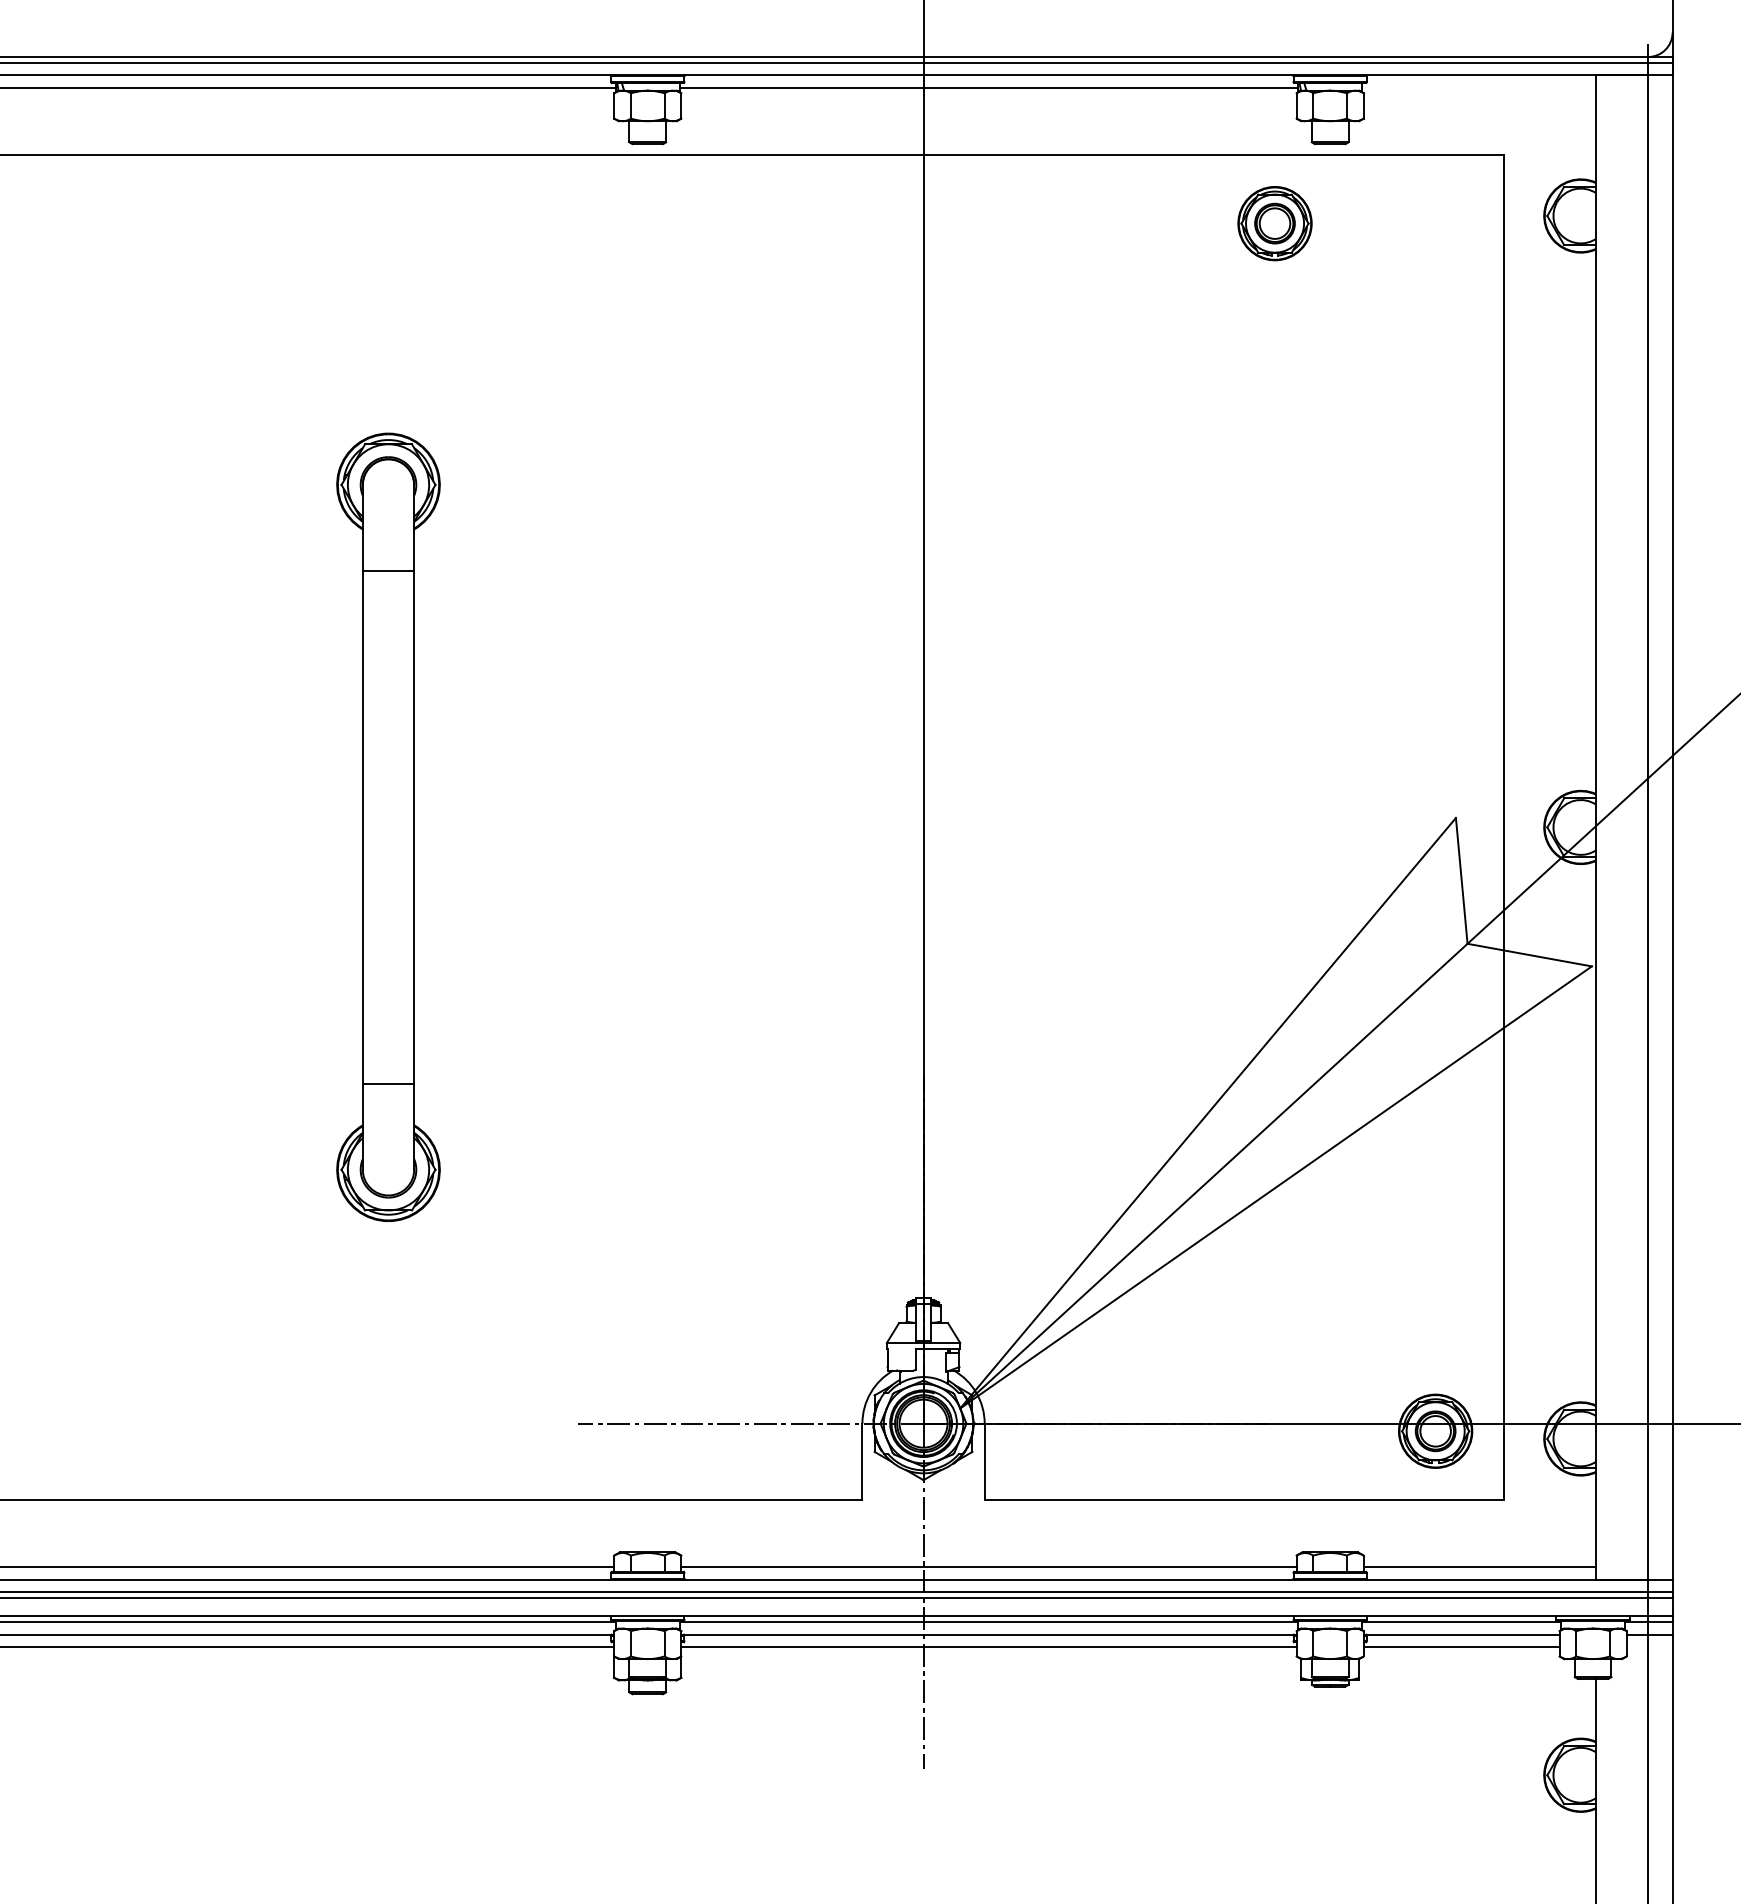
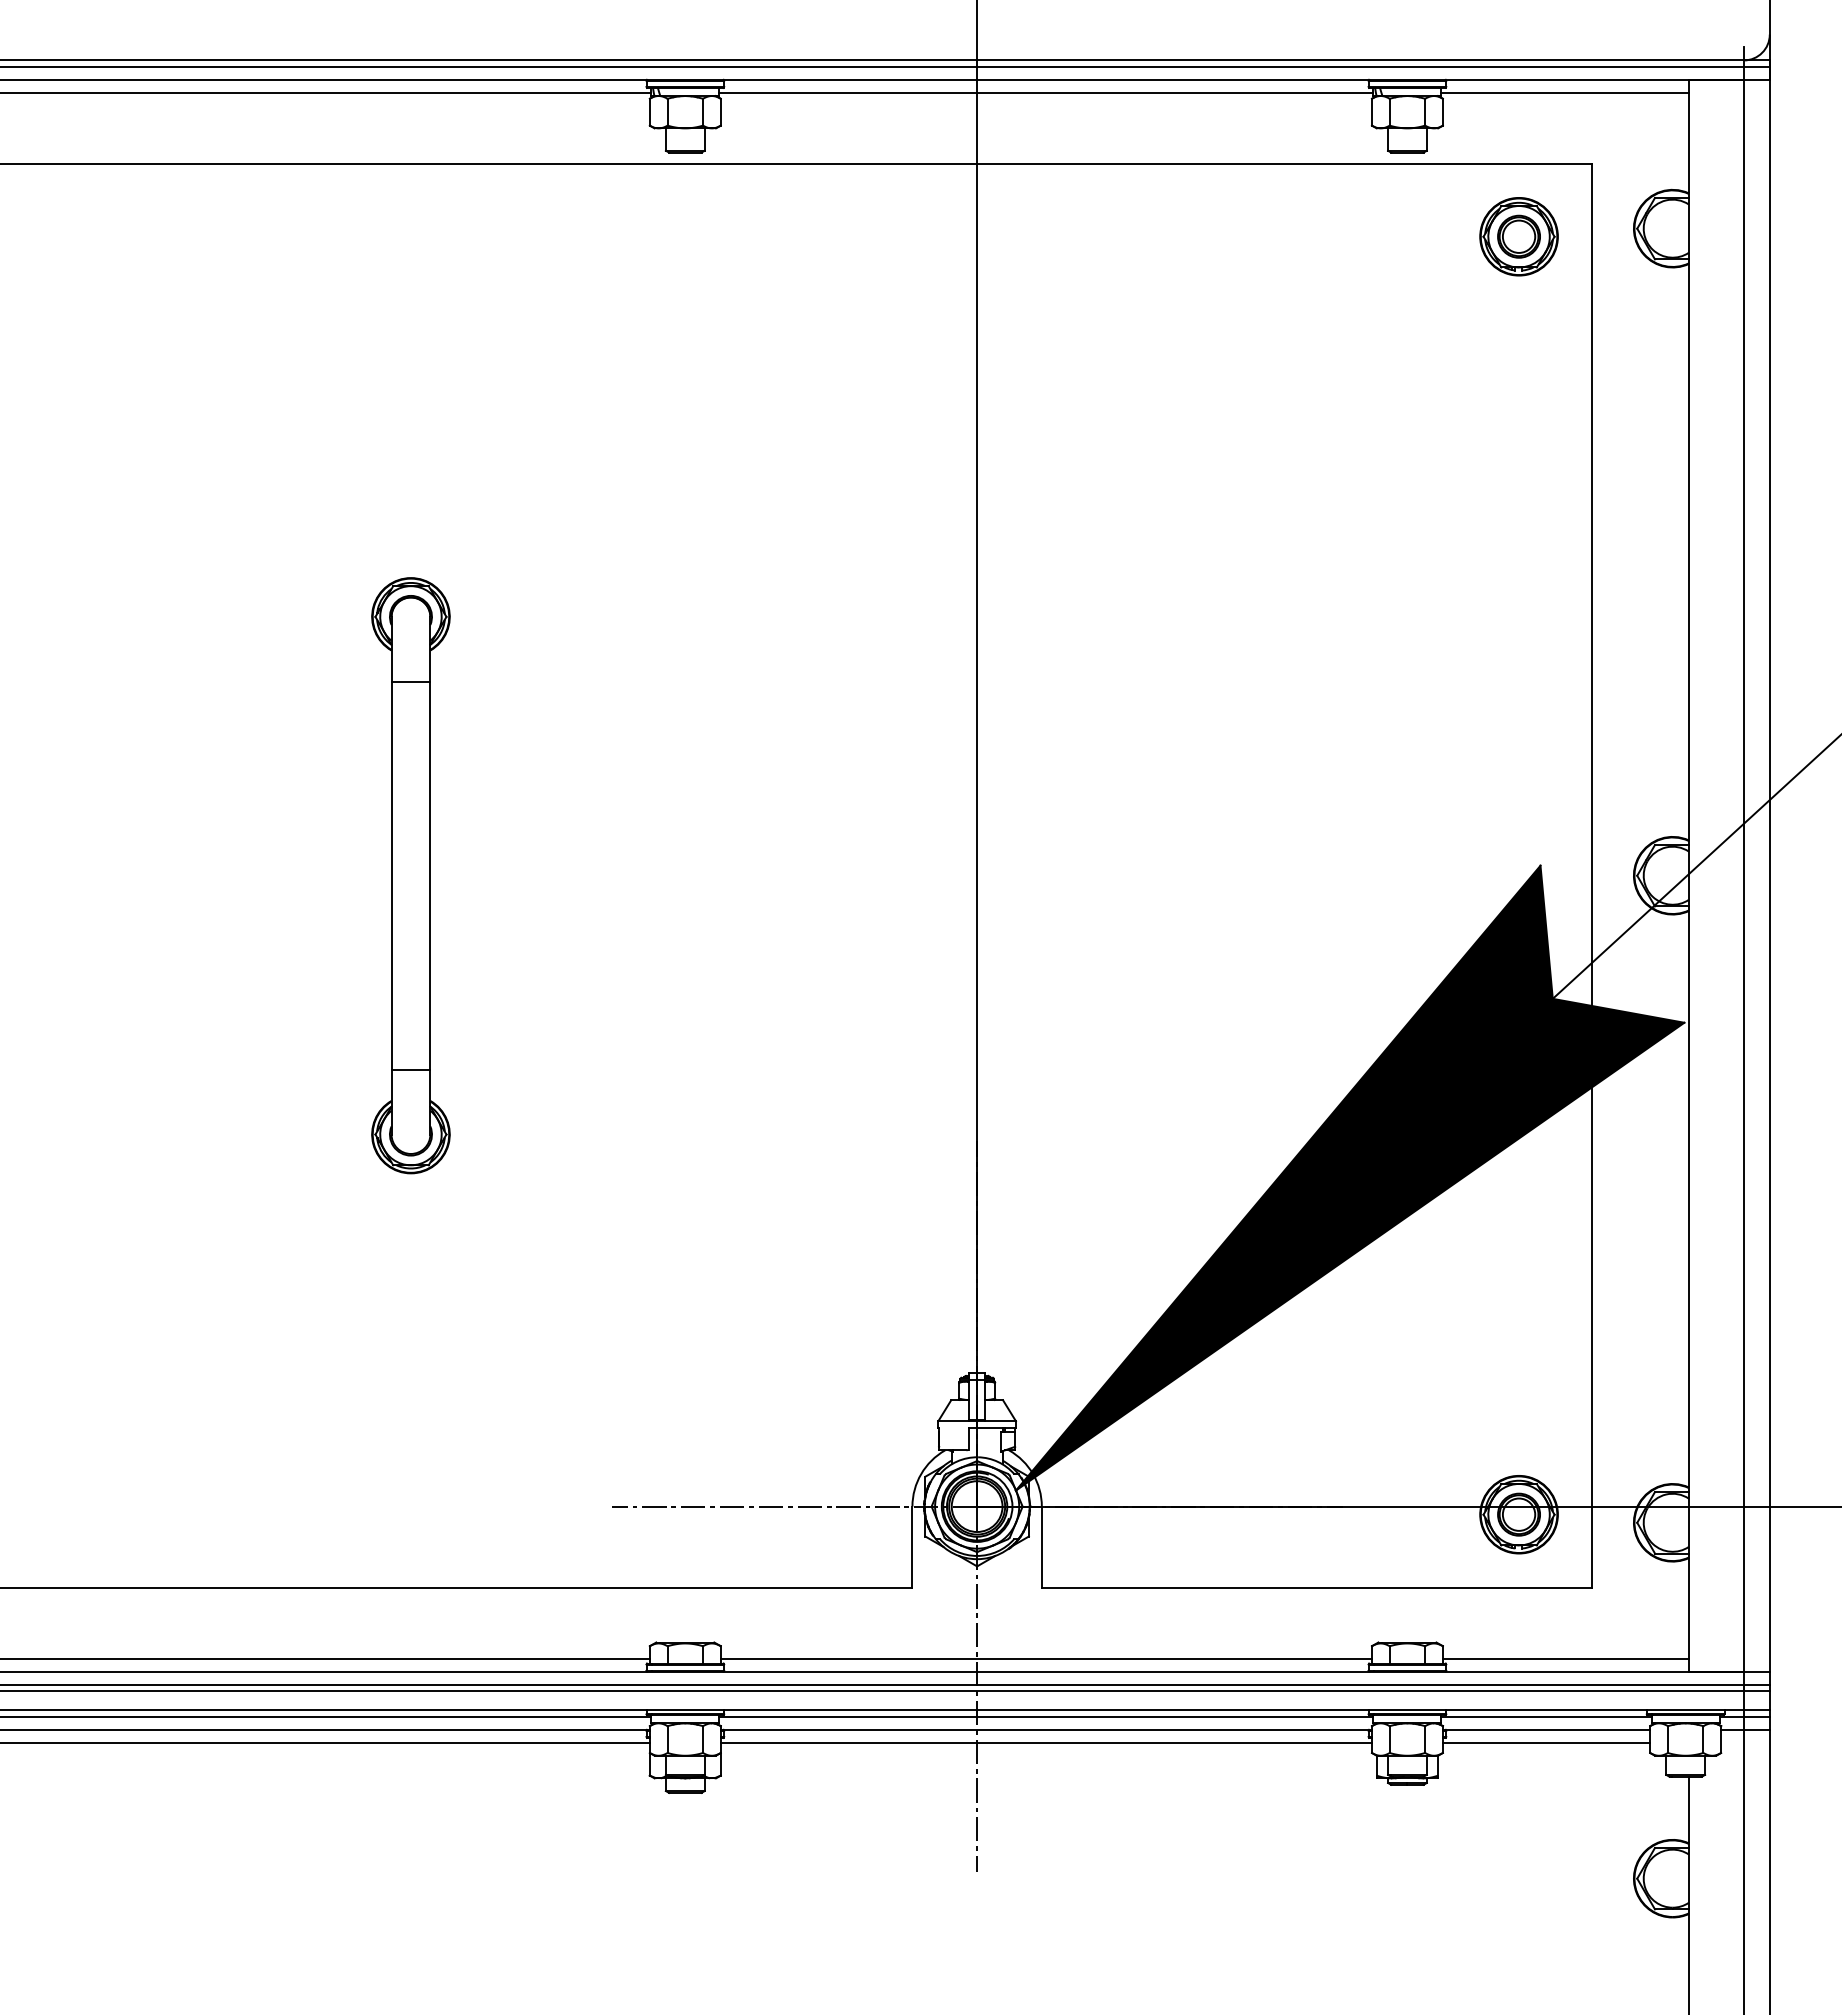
line: (1478, 87) -> (1564, 92), added
part: (1274, 223) -> (1518, 236), moved
part: (388, 827) -> (410, 875), size x0.71
fill: (1276, 1112) -> (1350, 1177), added

